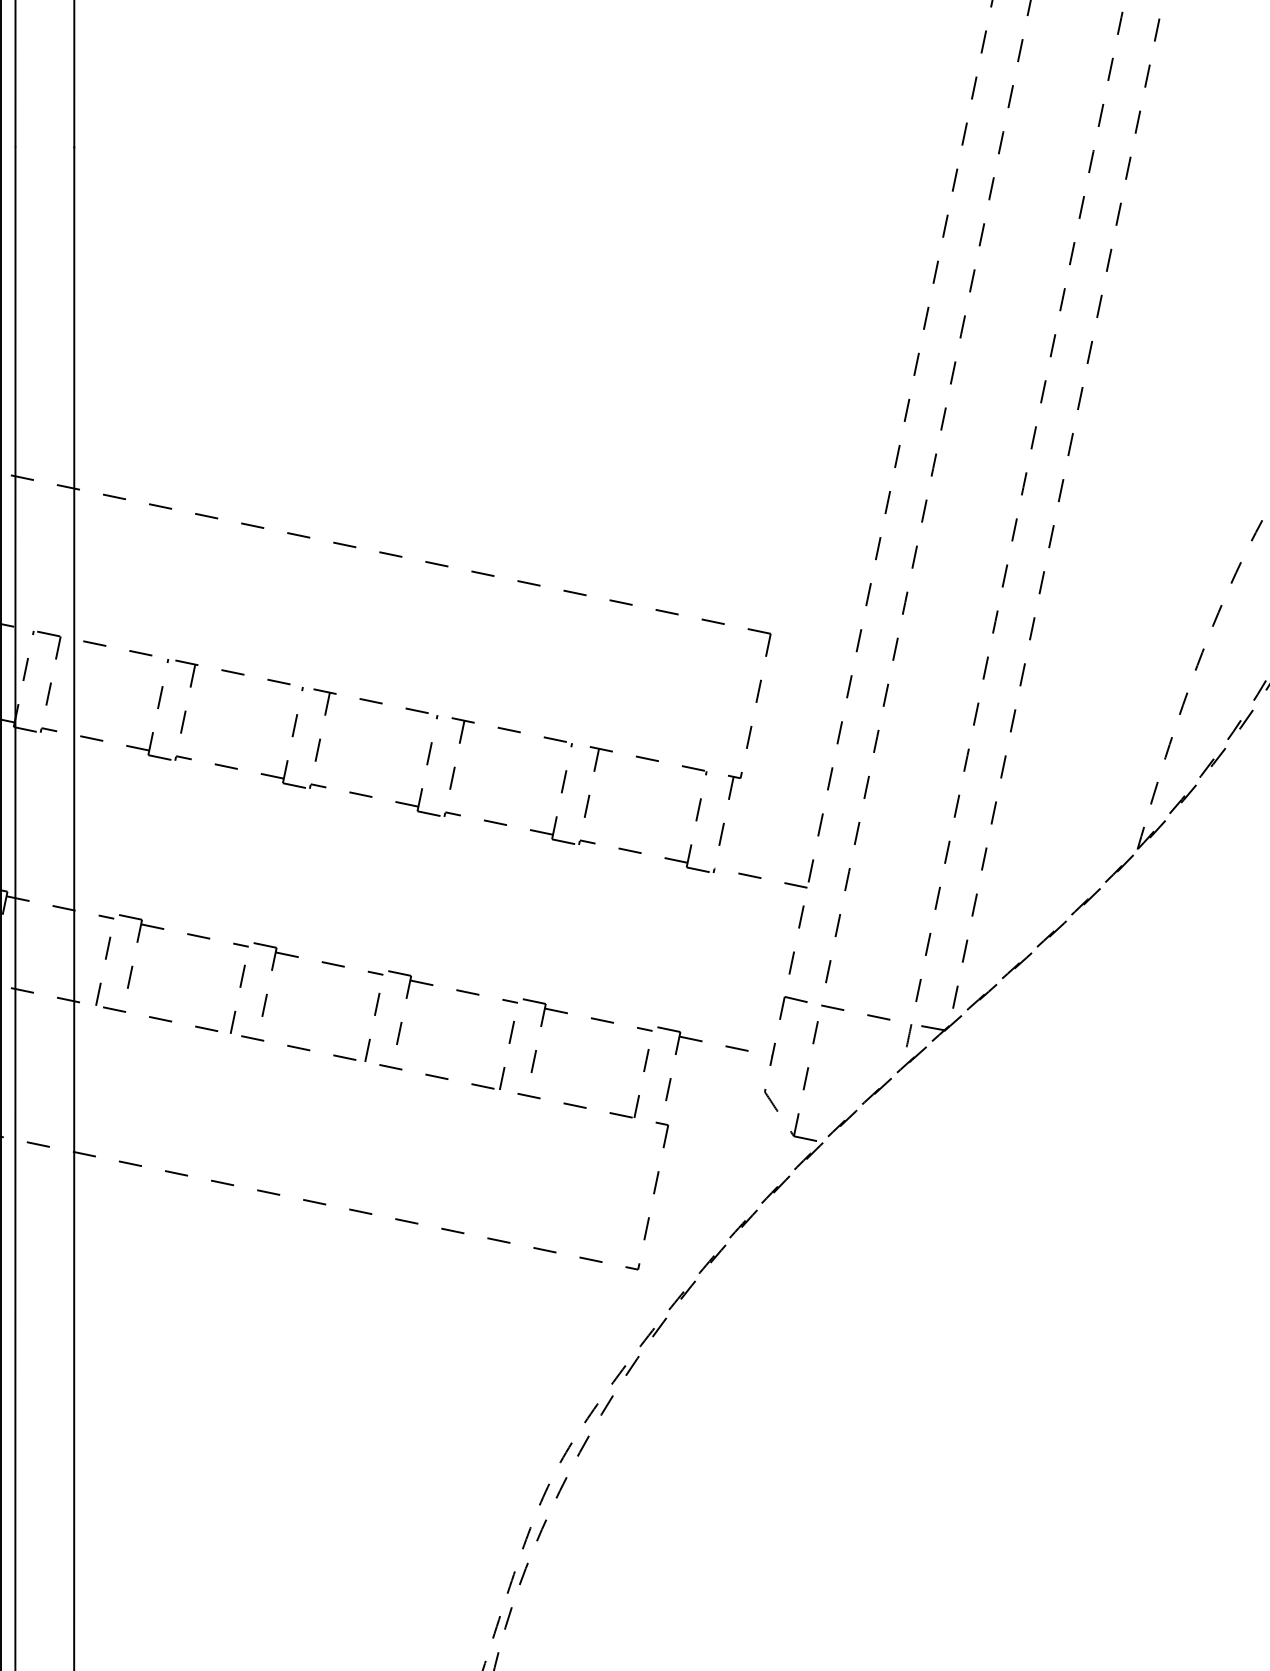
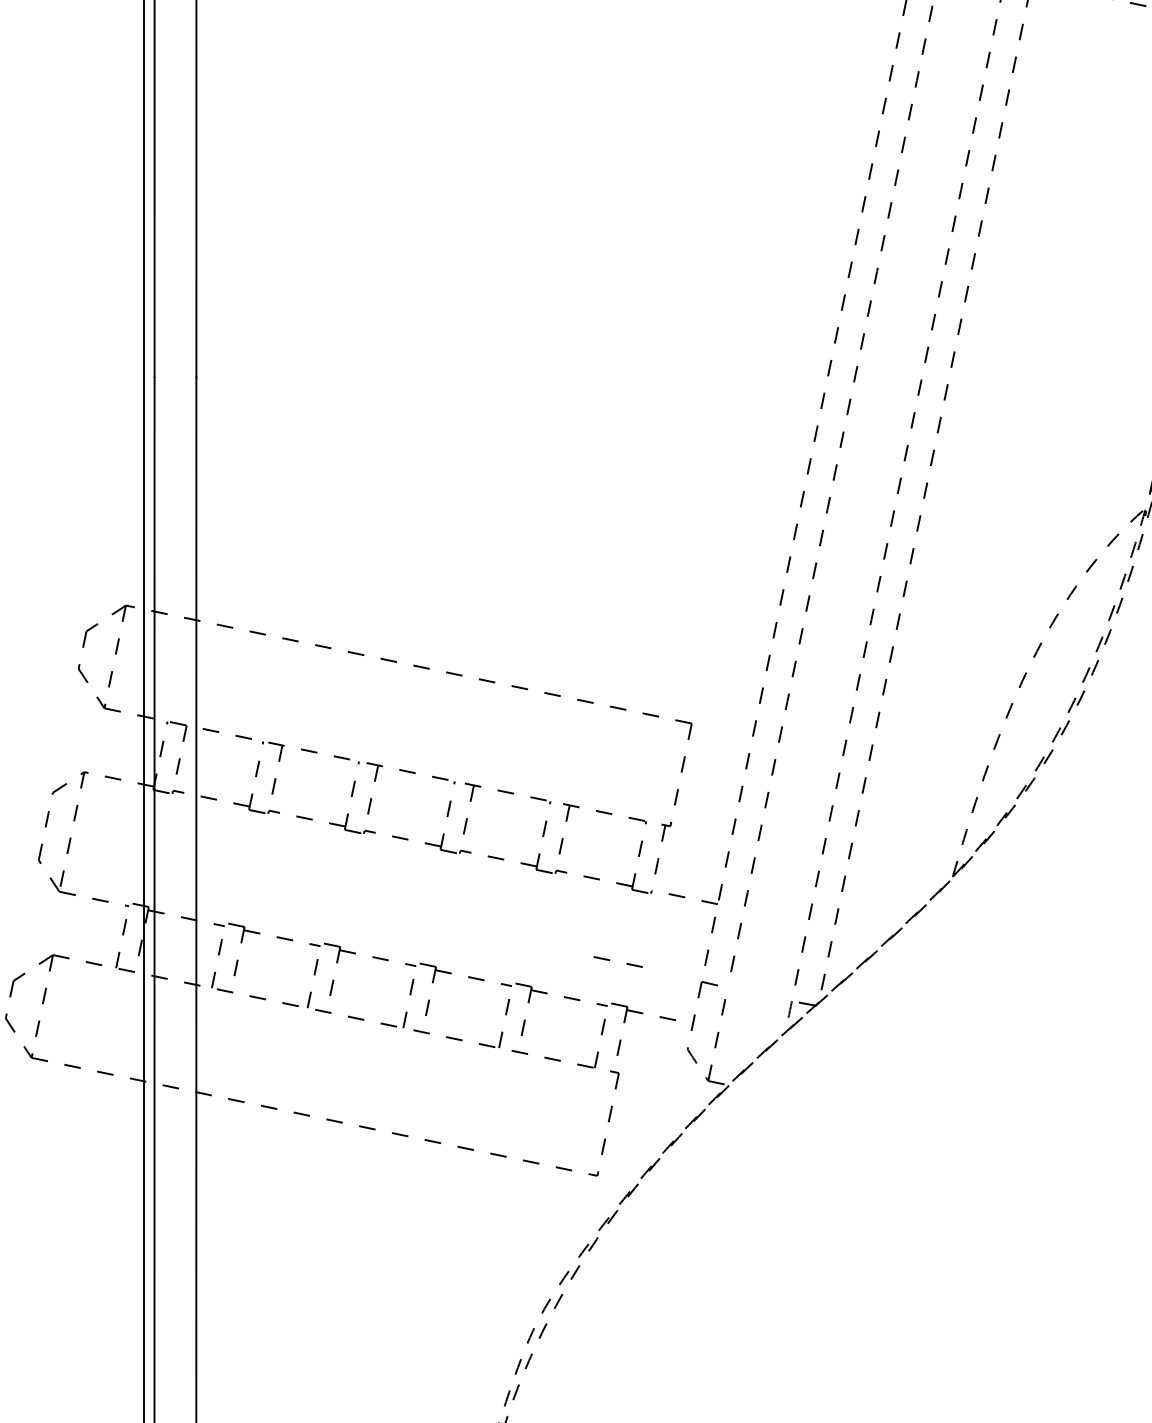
line: (844, 1009) -> (610, 959), moved

